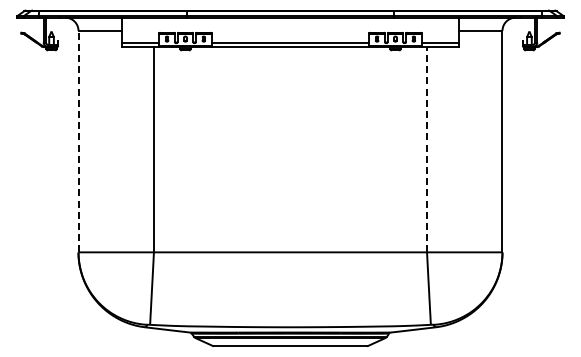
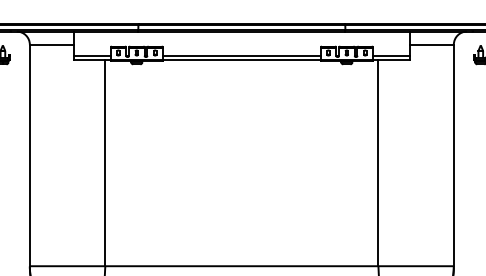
line: (78, 141) -> (29, 155), dashed -> solid
line: (427, 149) -> (378, 163), dashed -> solid

